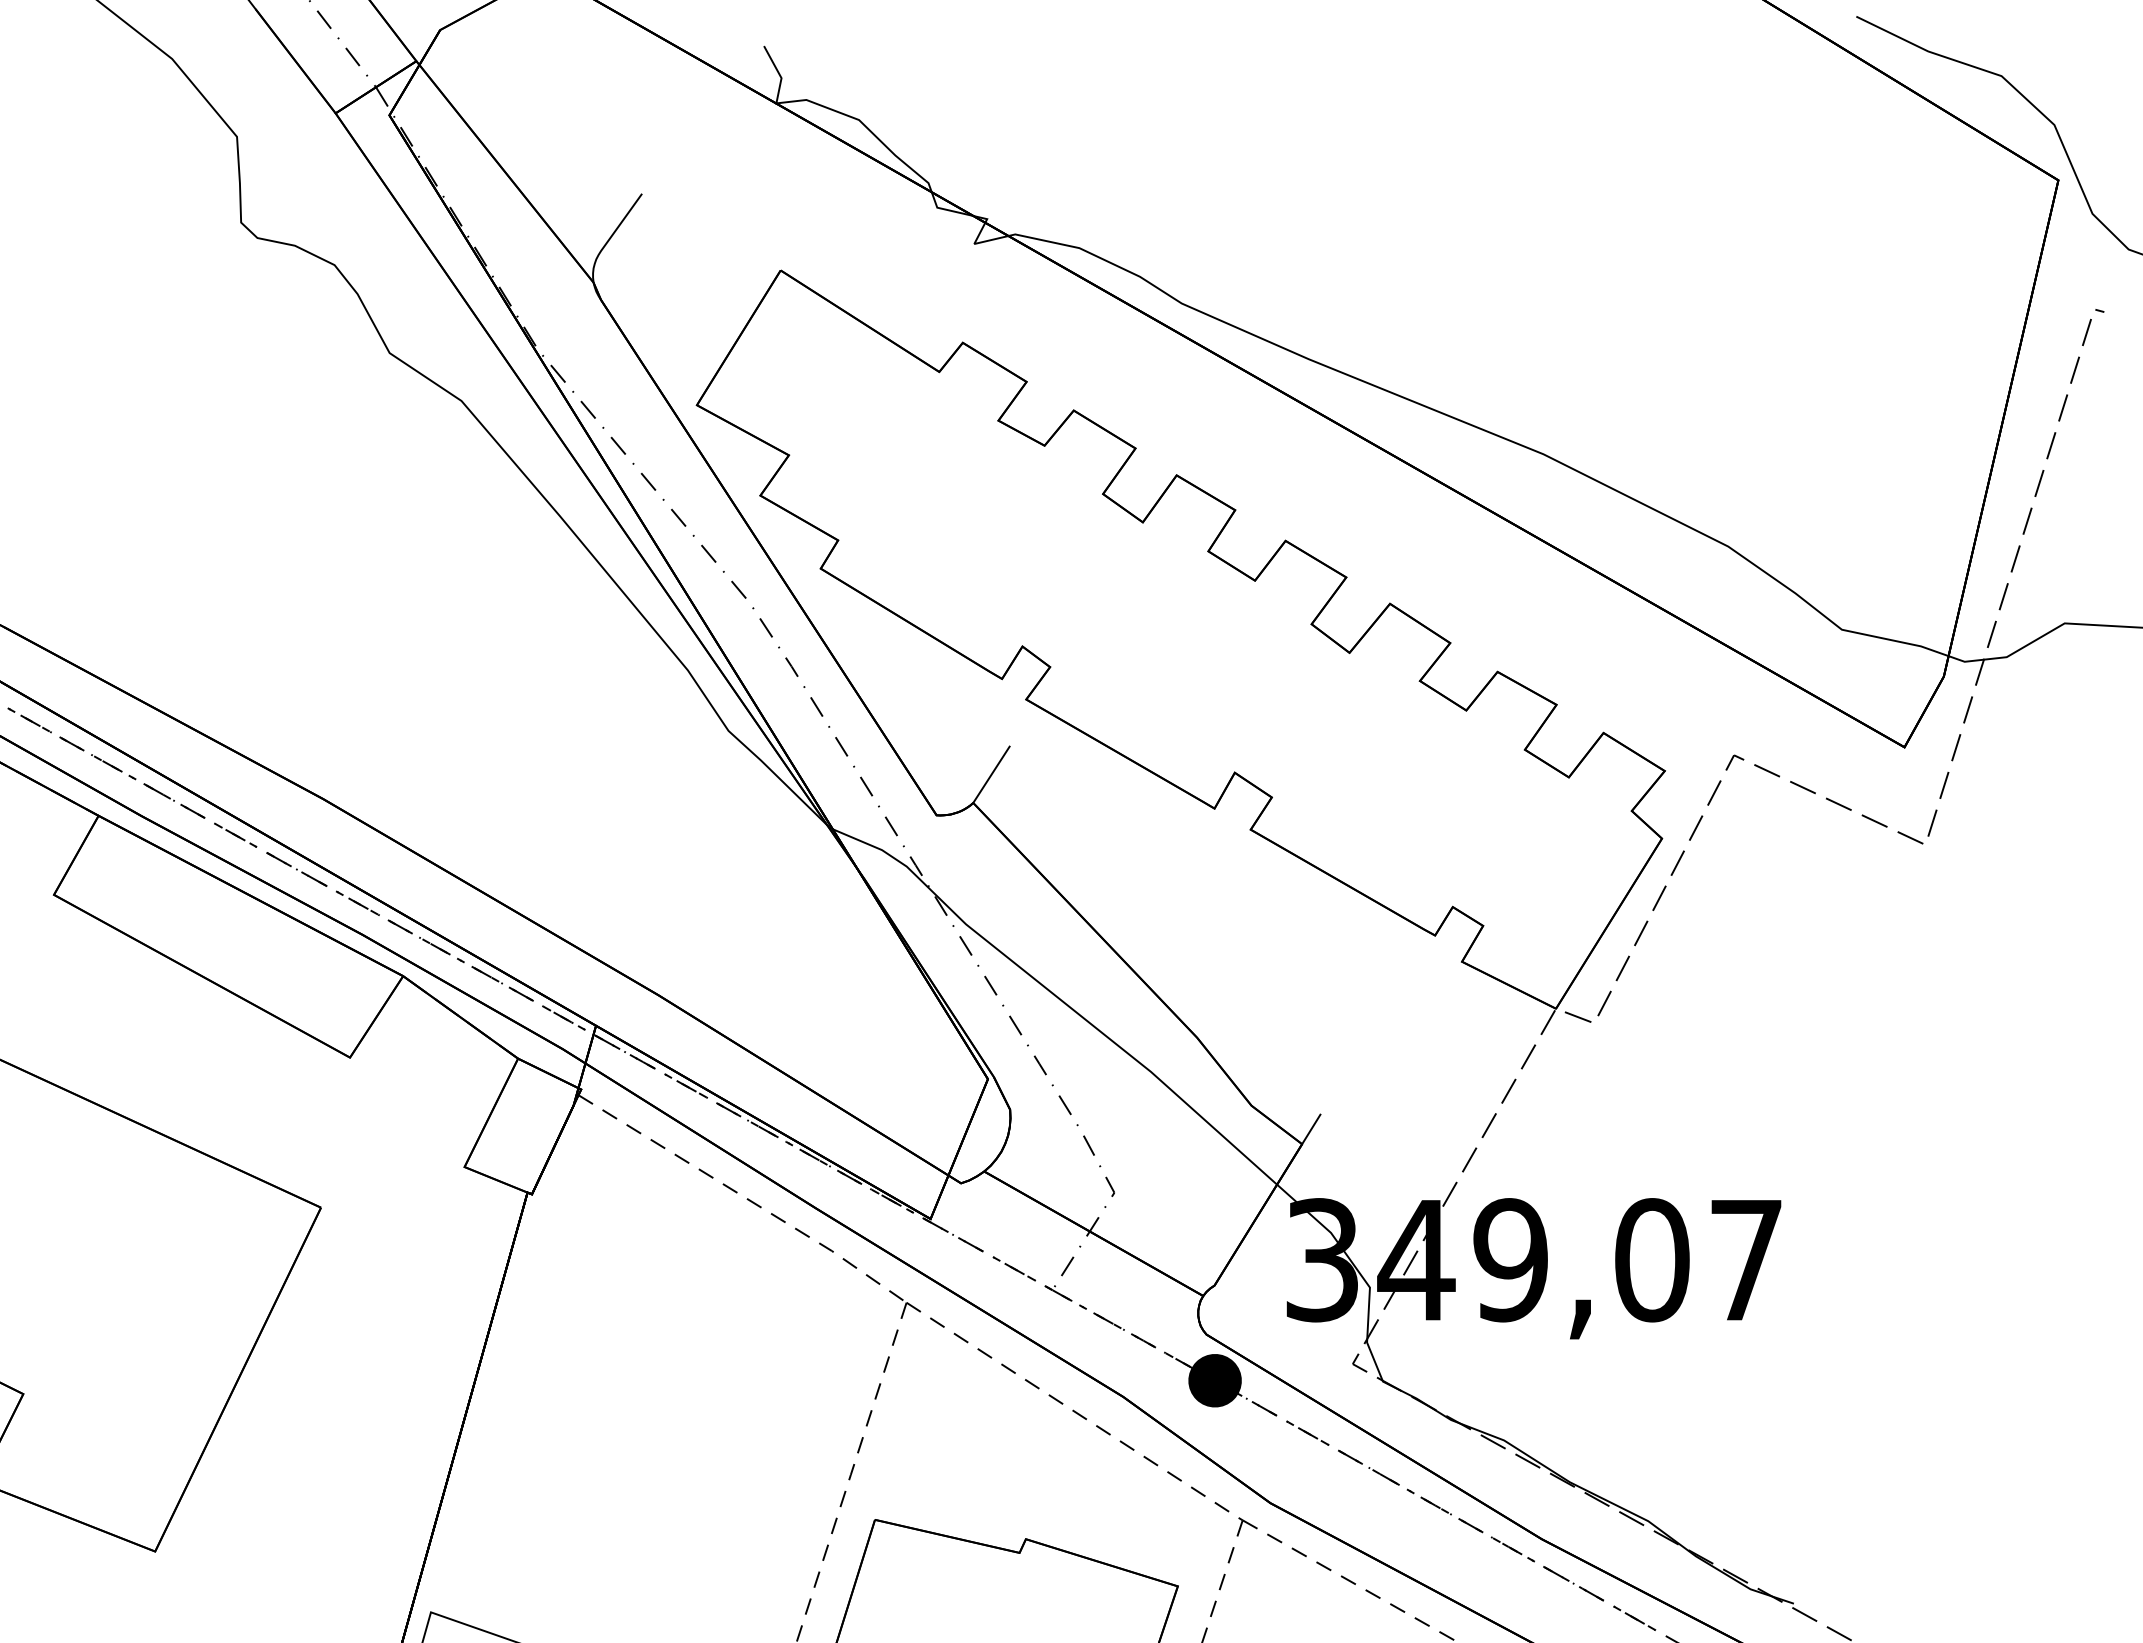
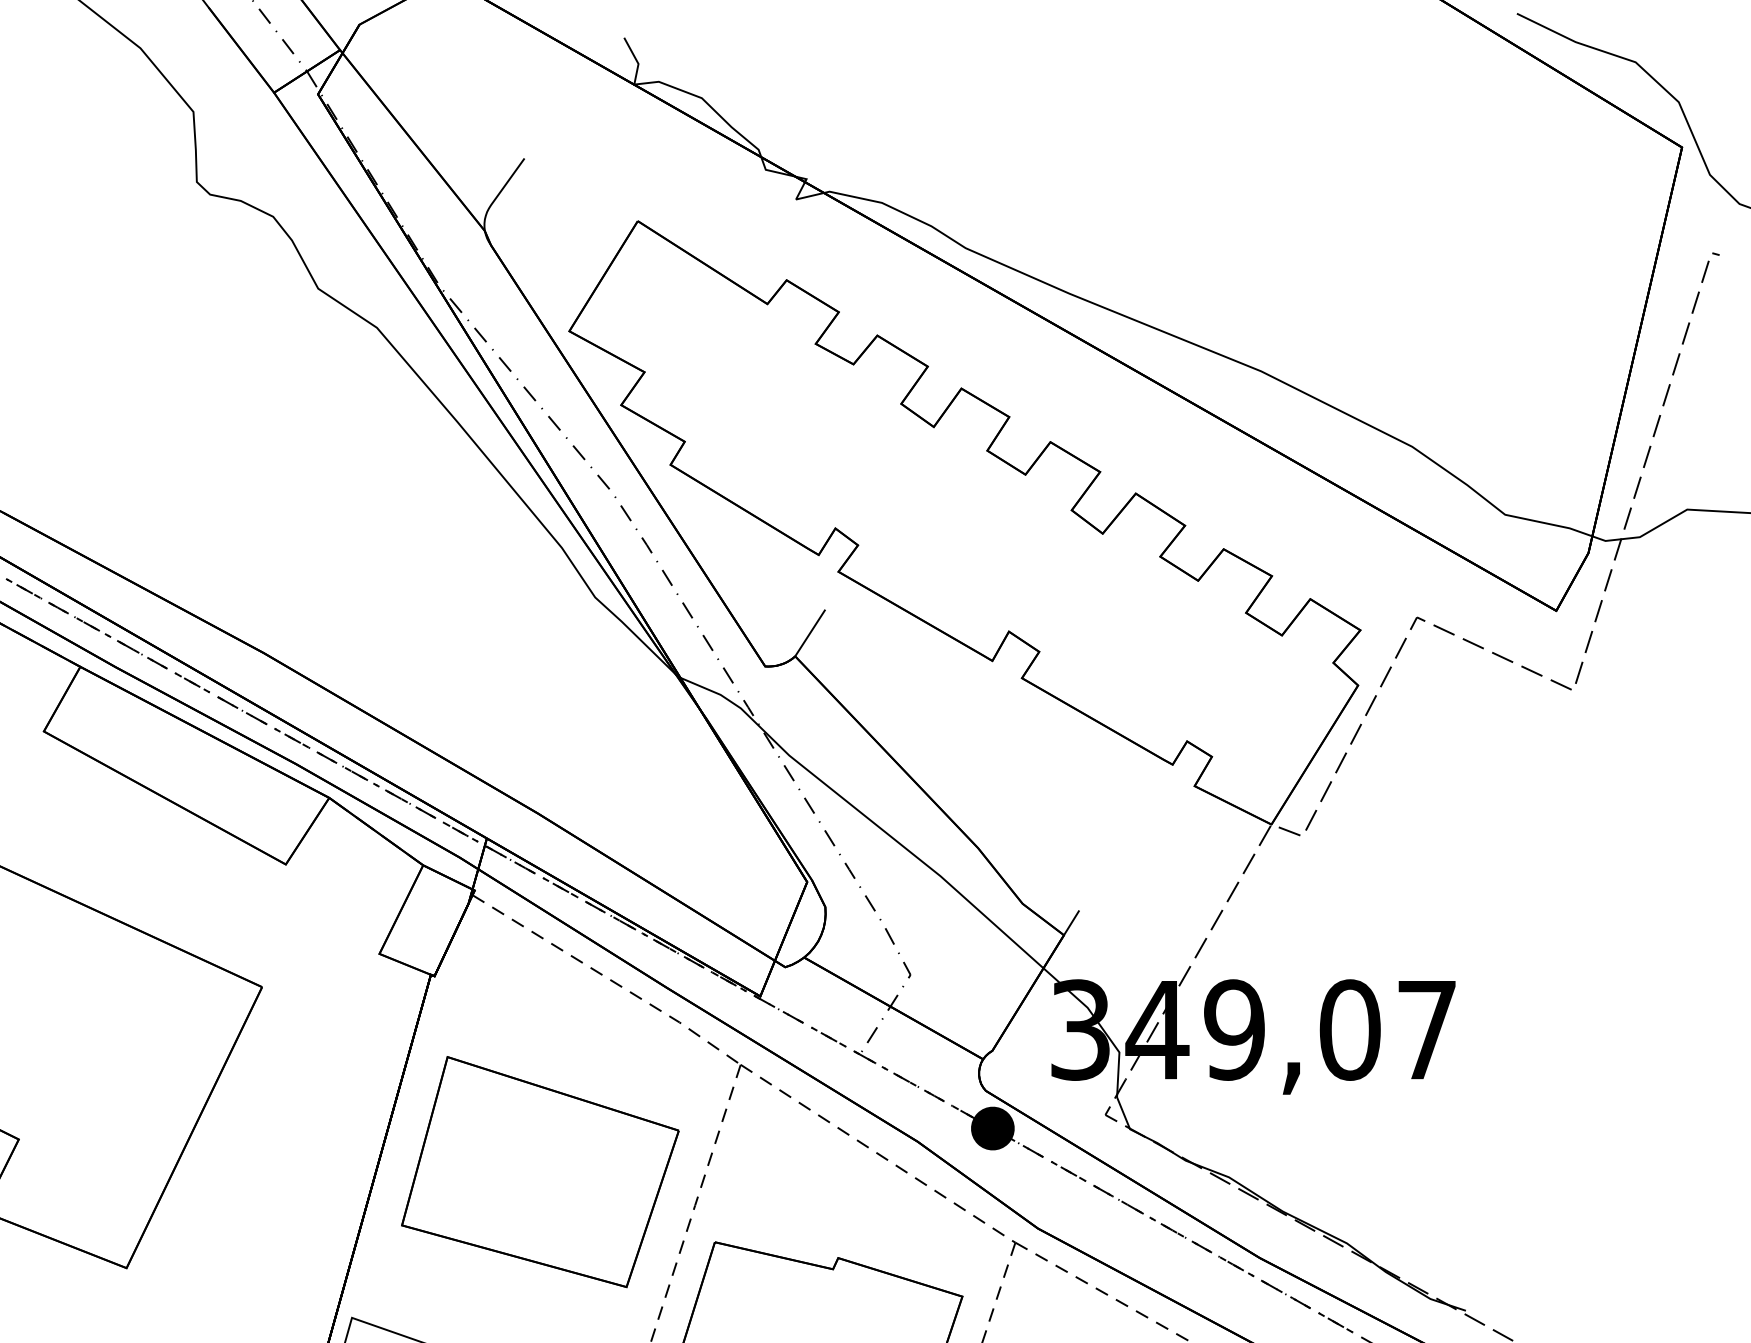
part: (661, 1433) -> (540, 1171), added

